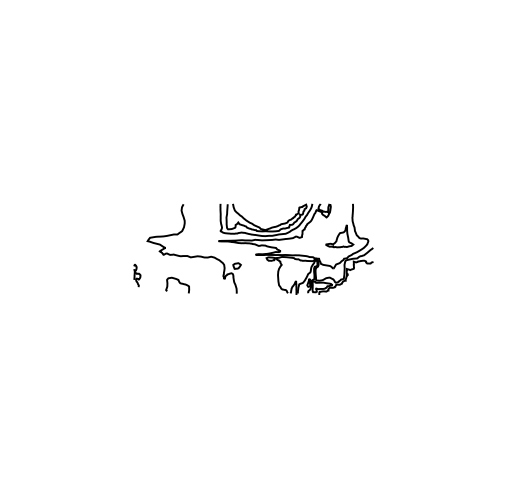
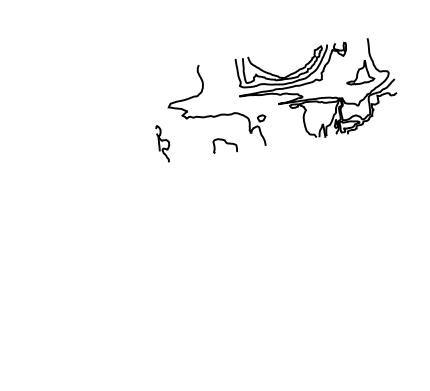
part: (137, 275) -> (164, 143), size x1.67
curve: (178, 282) -> (225, 142), moved

